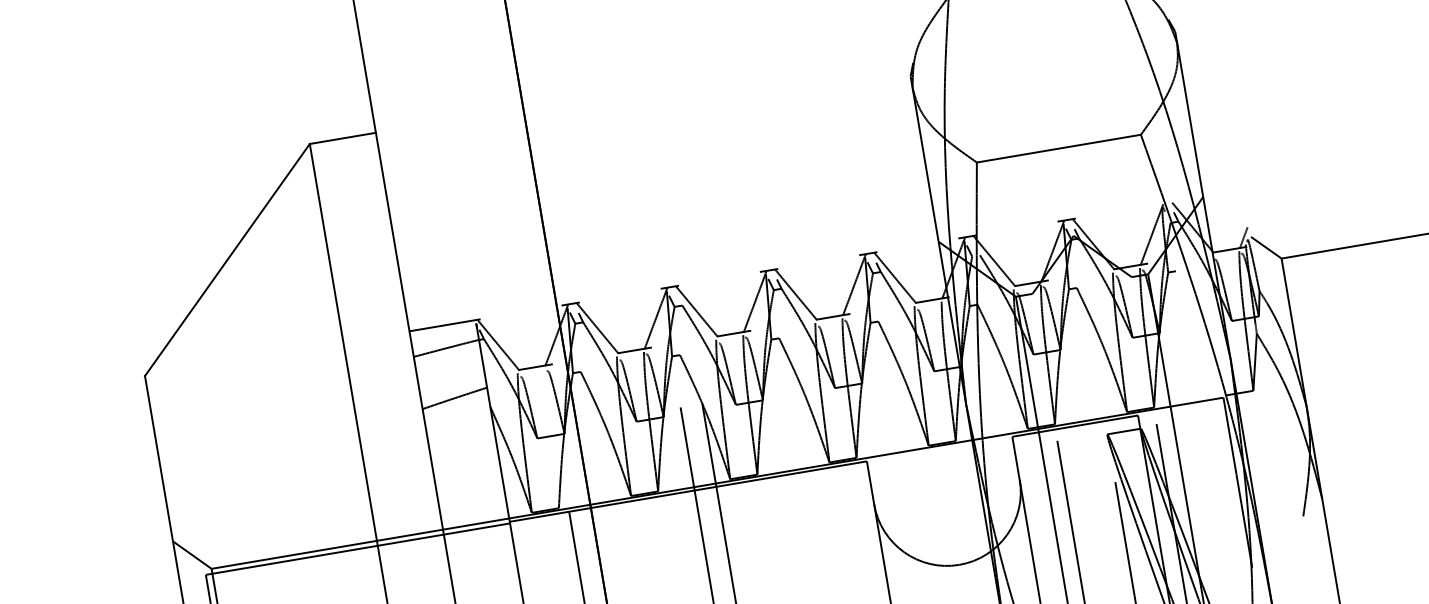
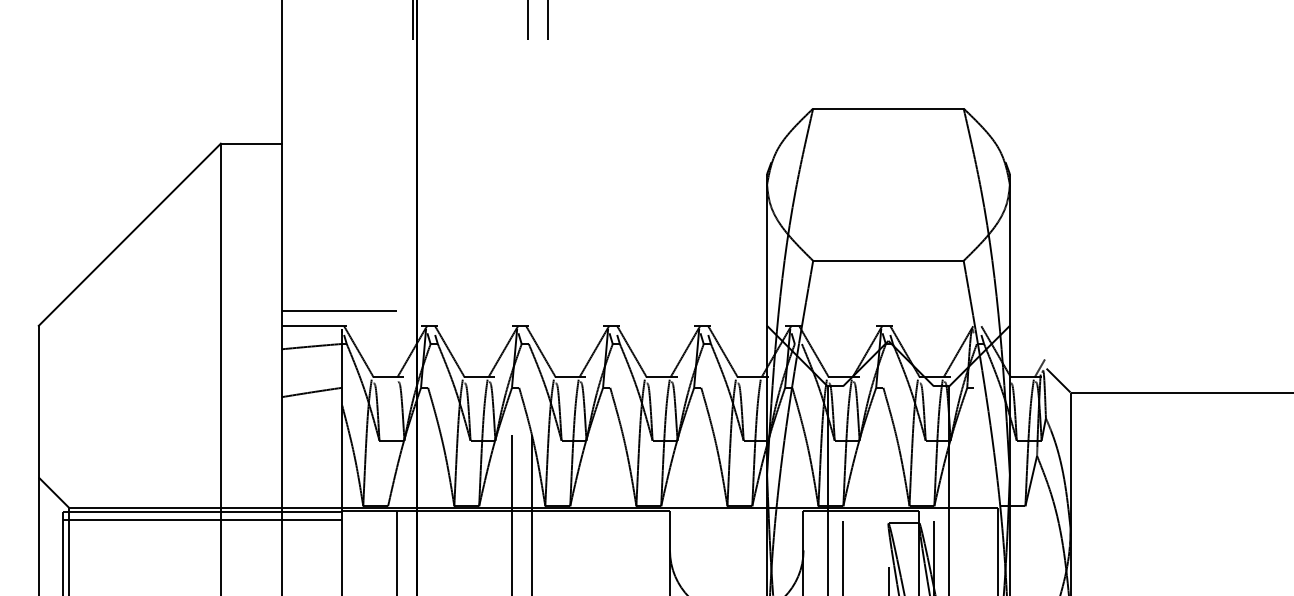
line: (468, 305) -> (338, 311), added
line: (359, 558) -> (202, 520), added

